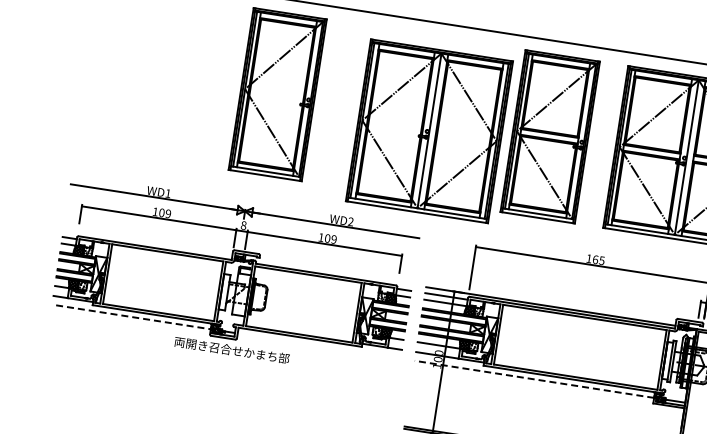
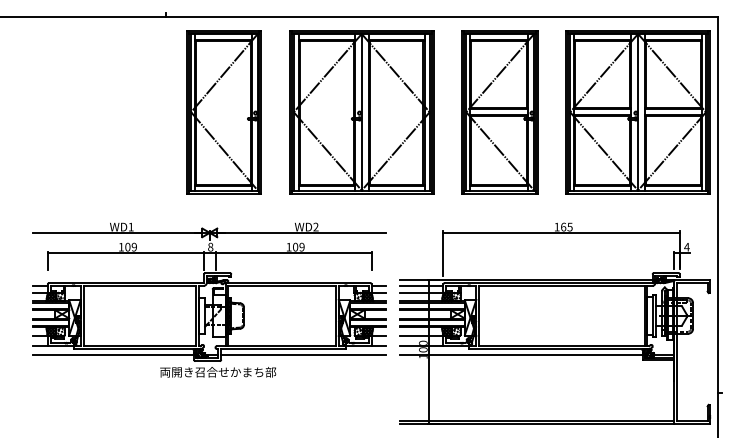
part: (429, 131) -> (361, 112), moved
line: (133, 317) -> (115, 354), dashed -> solid
line: (319, 345) -> (303, 354), added
line: (534, 379) -> (521, 354), dashed -> solid

